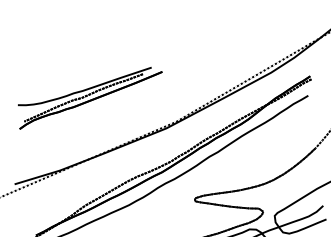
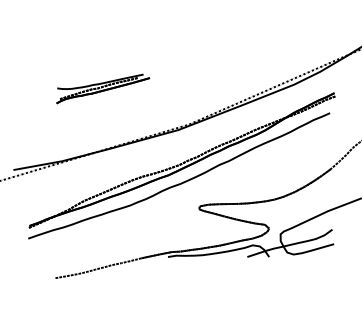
part: (91, 97) -> (103, 88), size x0.6

